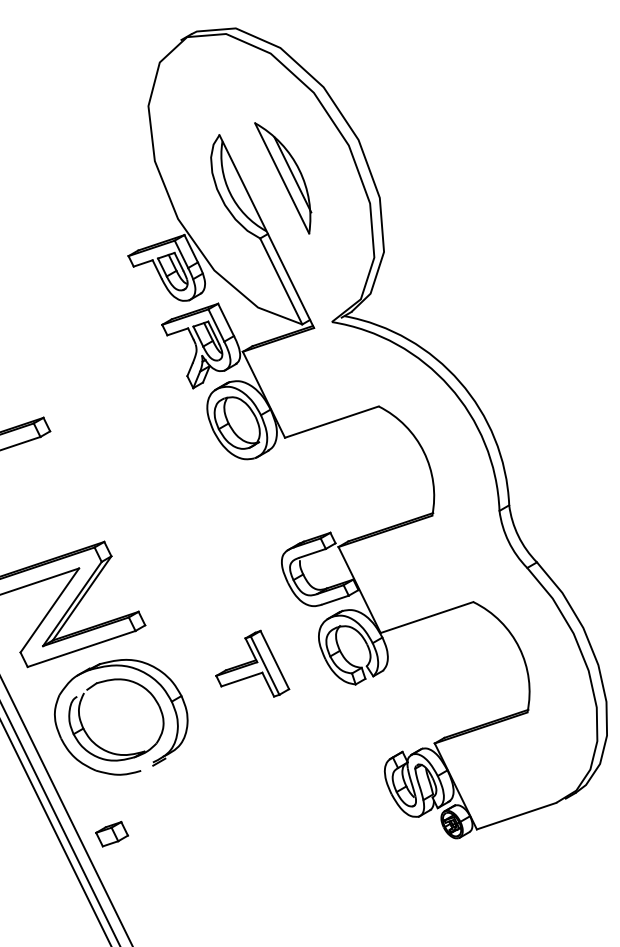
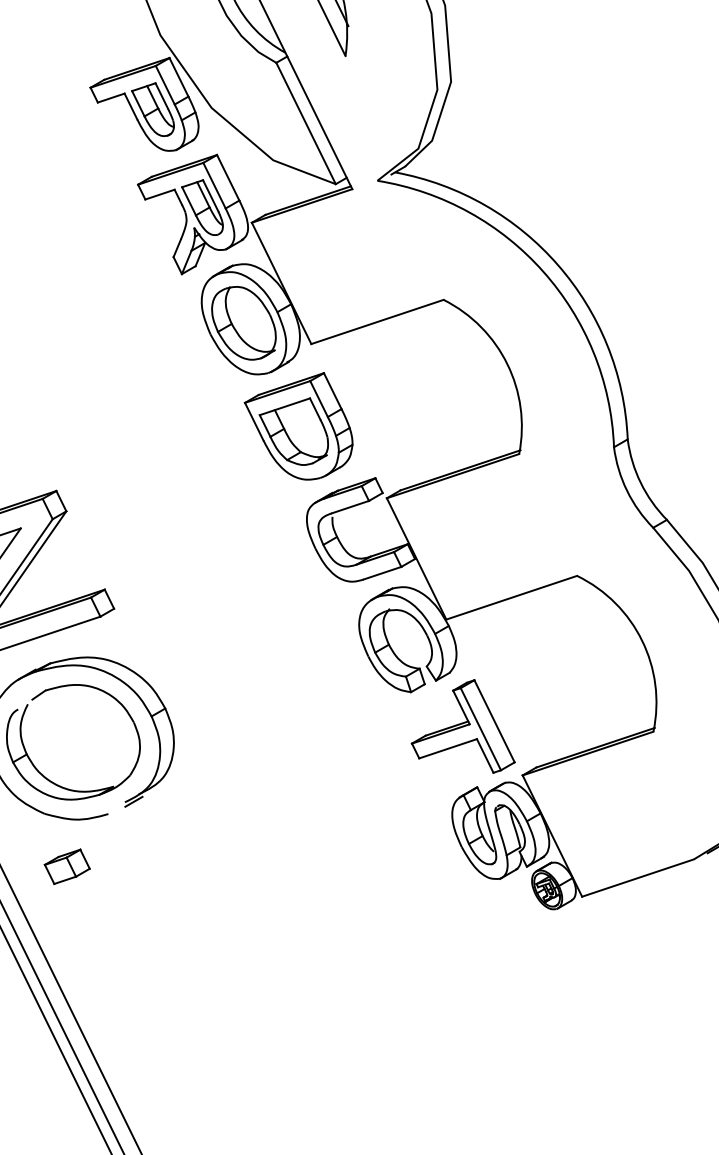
part: (275, 495) -> (297, 425), added
part: (252, 663) -> (463, 726), moved
part: (111, 834) -> (66, 867), moved

